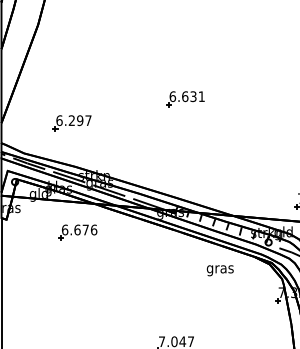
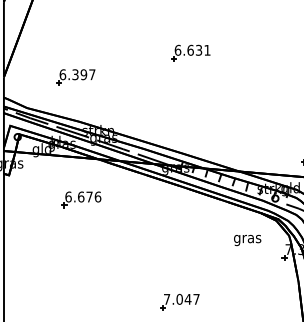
text: (71, 120) -> (75, 74), 6.297 -> 6.397
part: (77, 232) -> (81, 199), moved
text: (219, 270) -> (246, 240), moved

